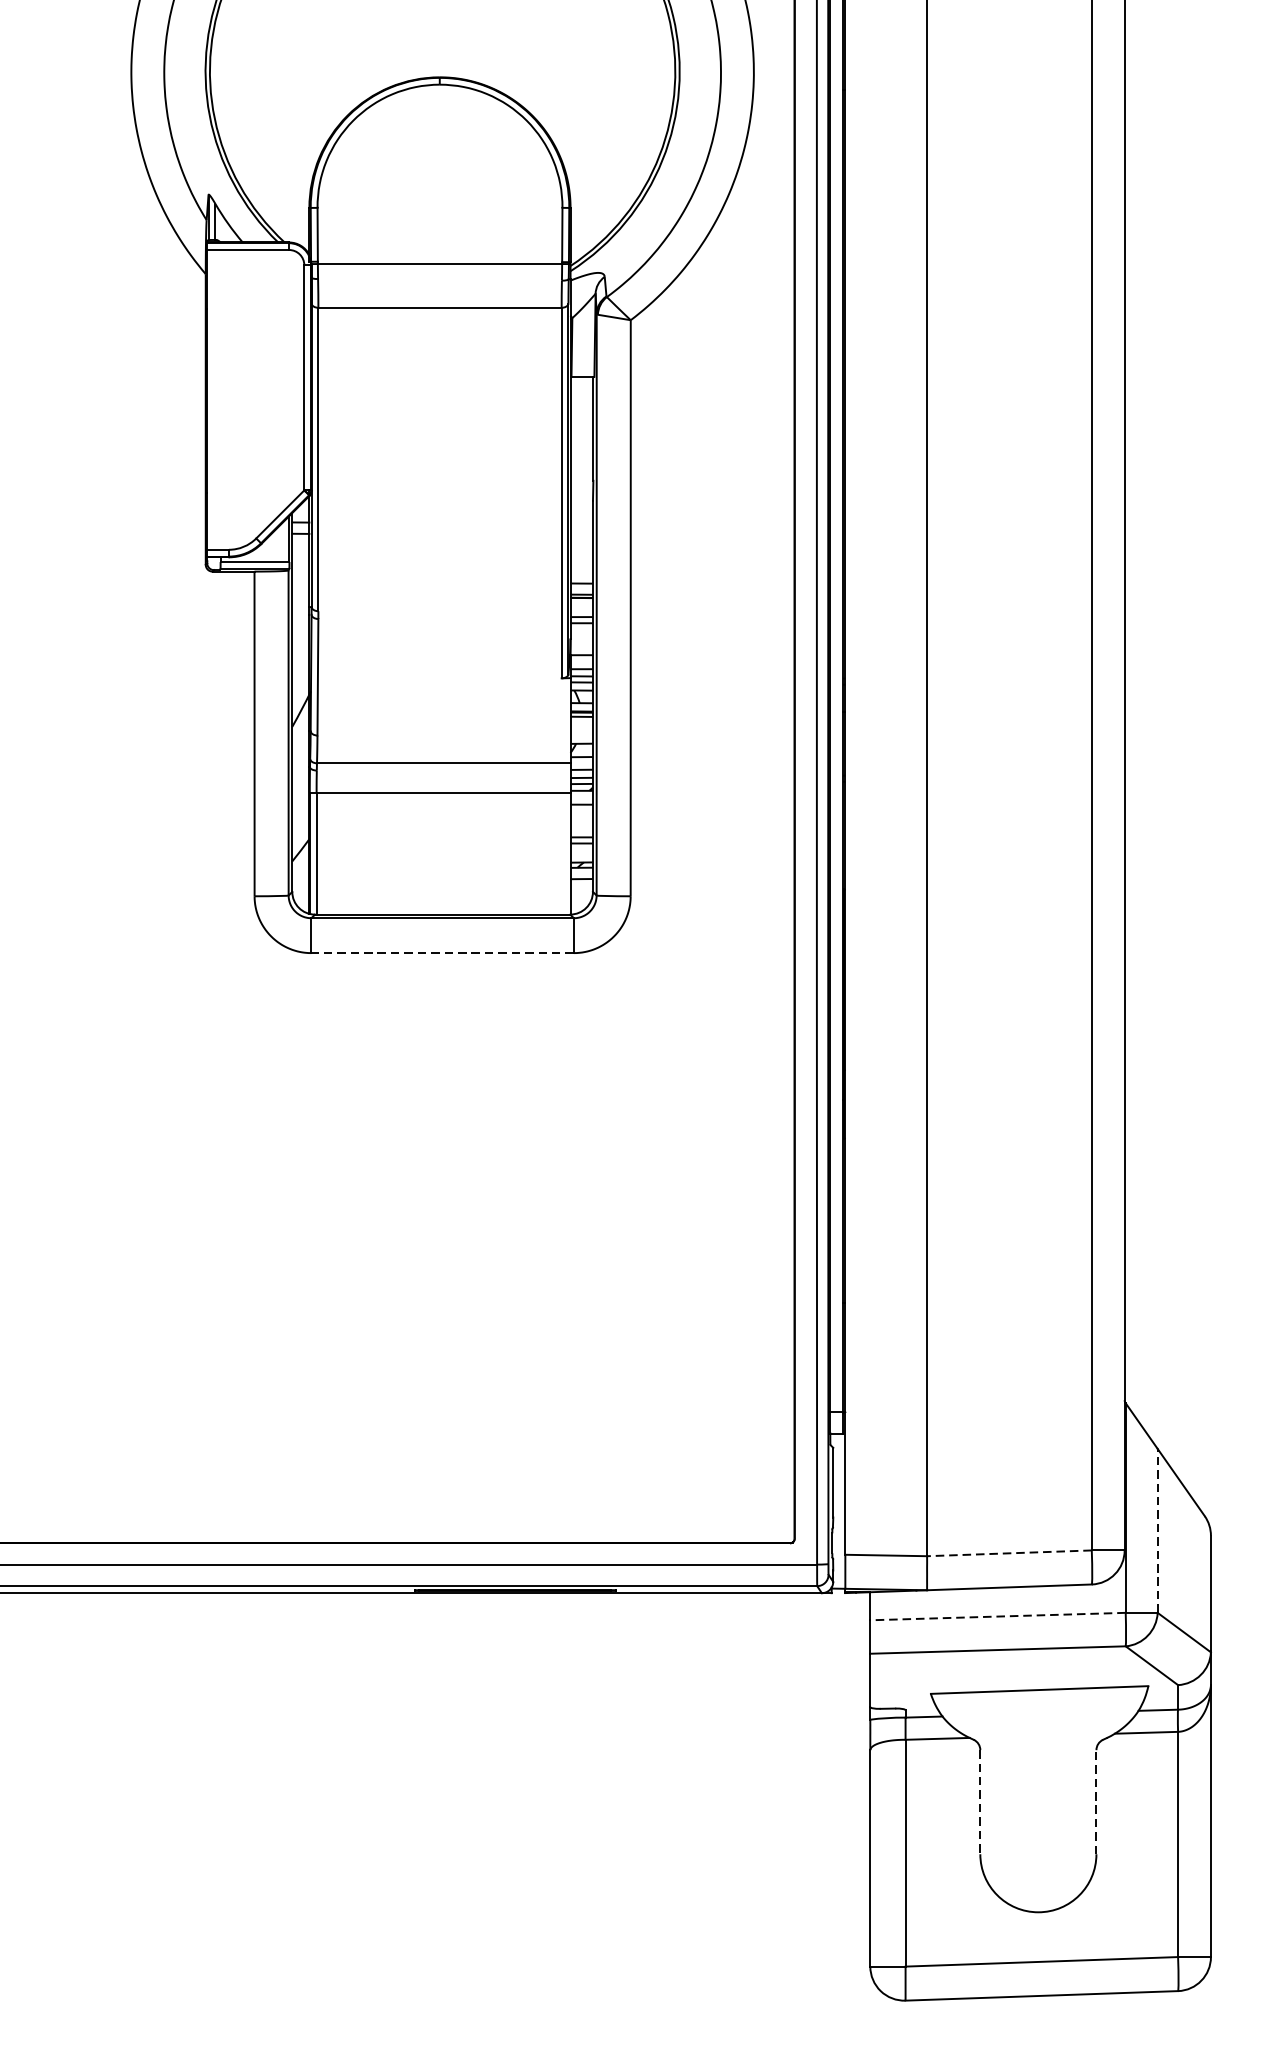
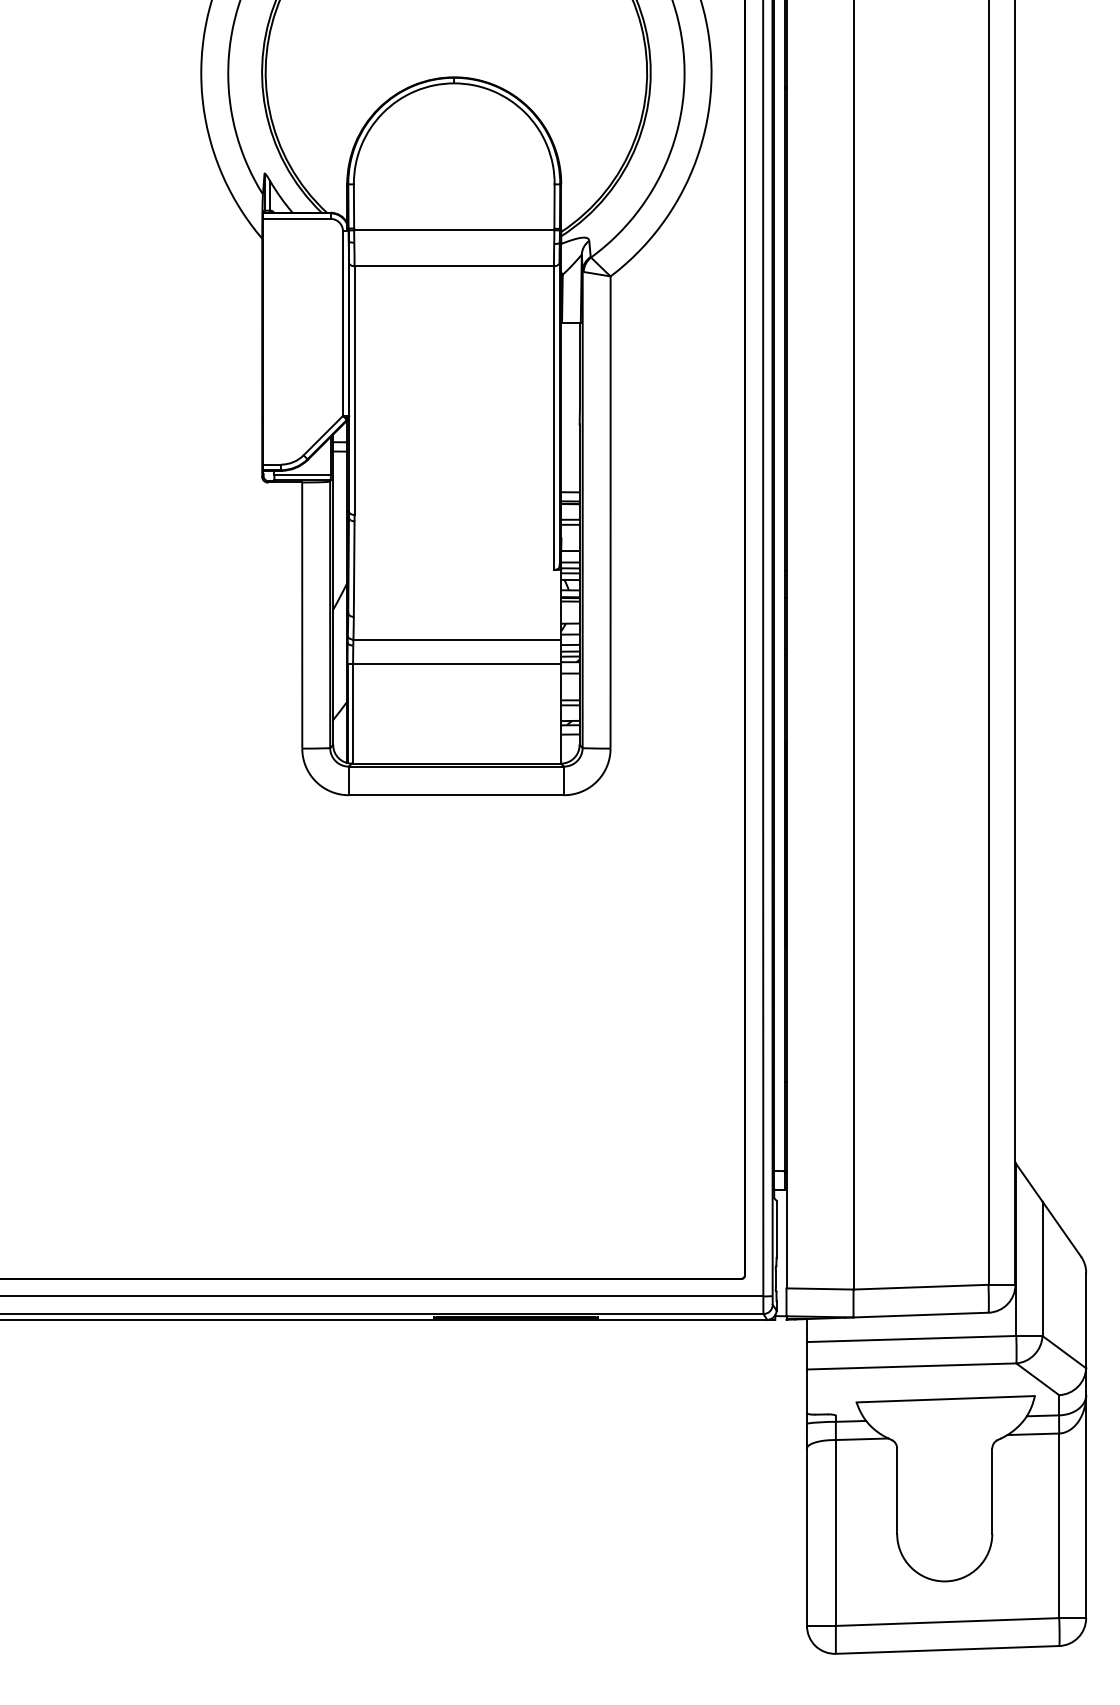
line: (442, 953) -> (456, 795), dashed -> solid
line: (1157, 1530) -> (1042, 1268), dashed -> solid
line: (1010, 1553) -> (921, 1287), dashed -> solid
line: (997, 1617) -> (911, 1339), dashed -> solid
line: (980, 1802) -> (897, 1491), dashed -> solid
line: (1096, 1802) -> (992, 1491), dashed -> solid

